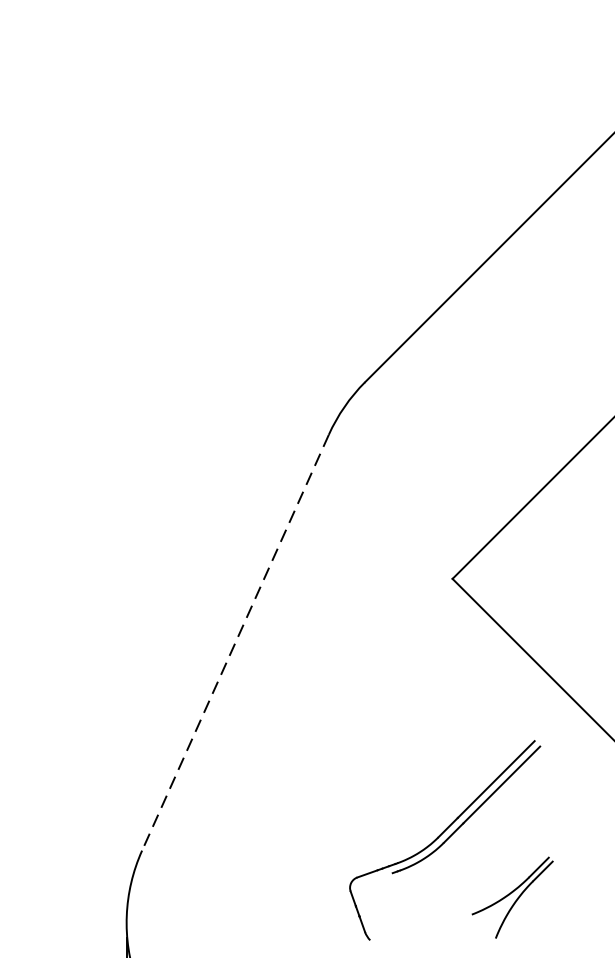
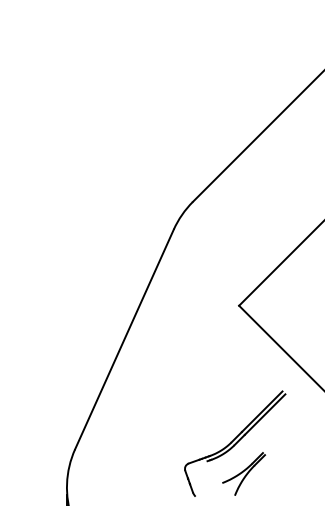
line: (235, 642) -> (124, 339), dashed -> solid
part: (511, 896) -> (243, 473), moved

